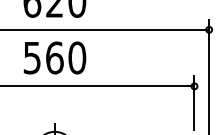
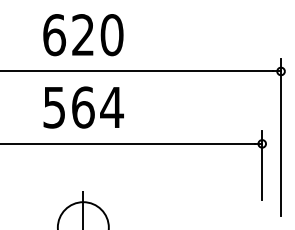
text: (76, 57) -> (111, 107), 560 -> 564

